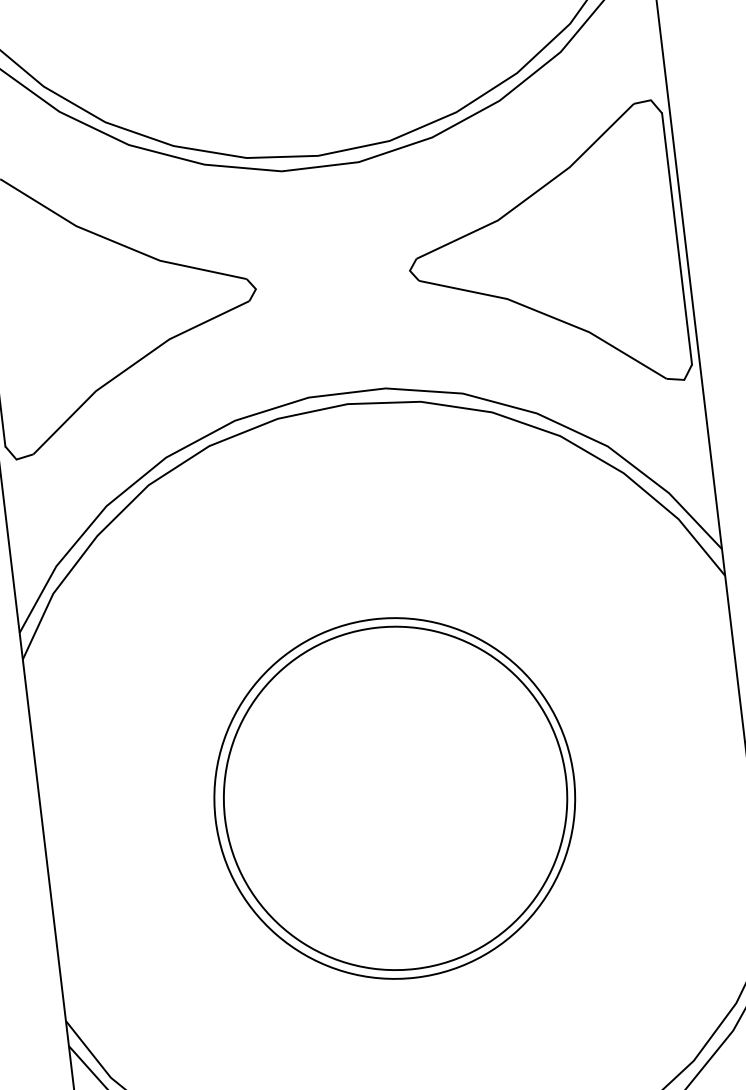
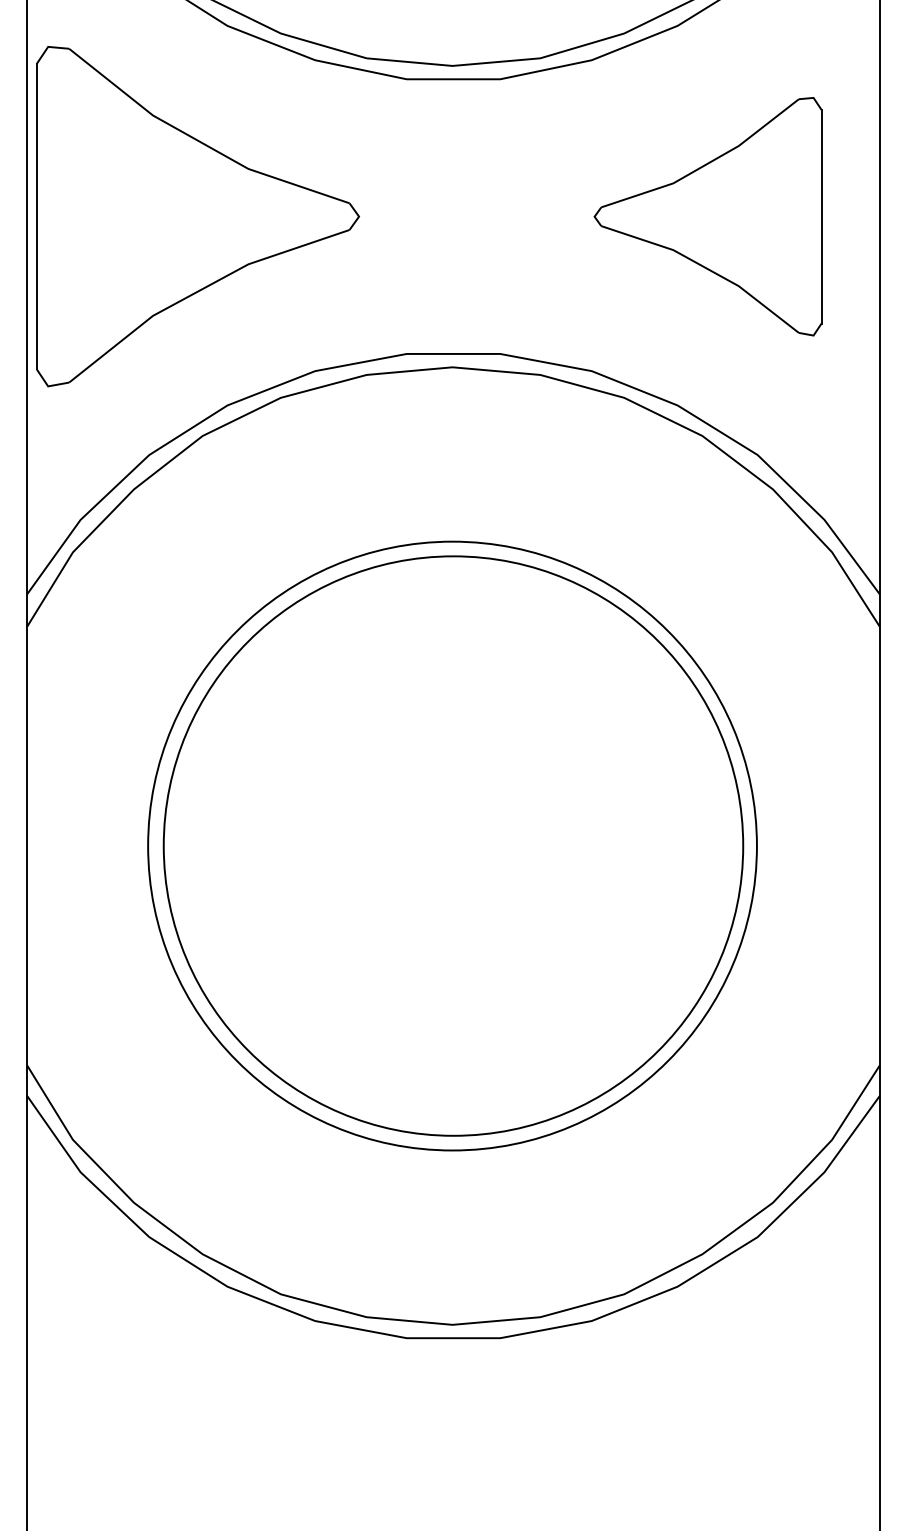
part: (542, 254) -> (707, 216), size x0.7
circle: (394, 798) -> (452, 845), size x1.4
circle: (395, 798) -> (453, 846), size x1.4

